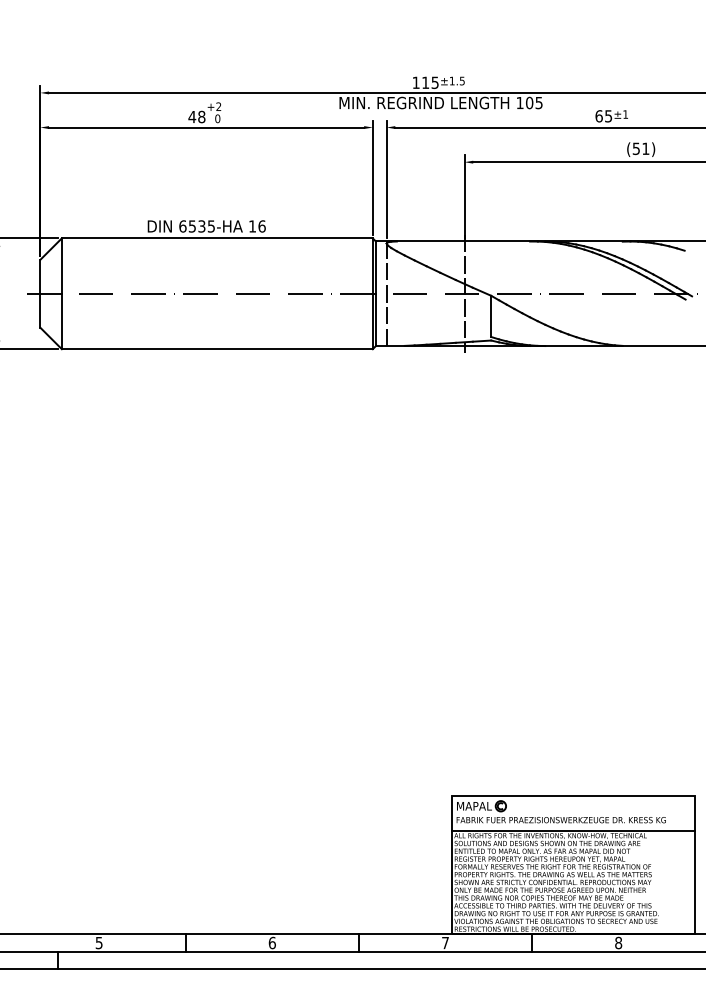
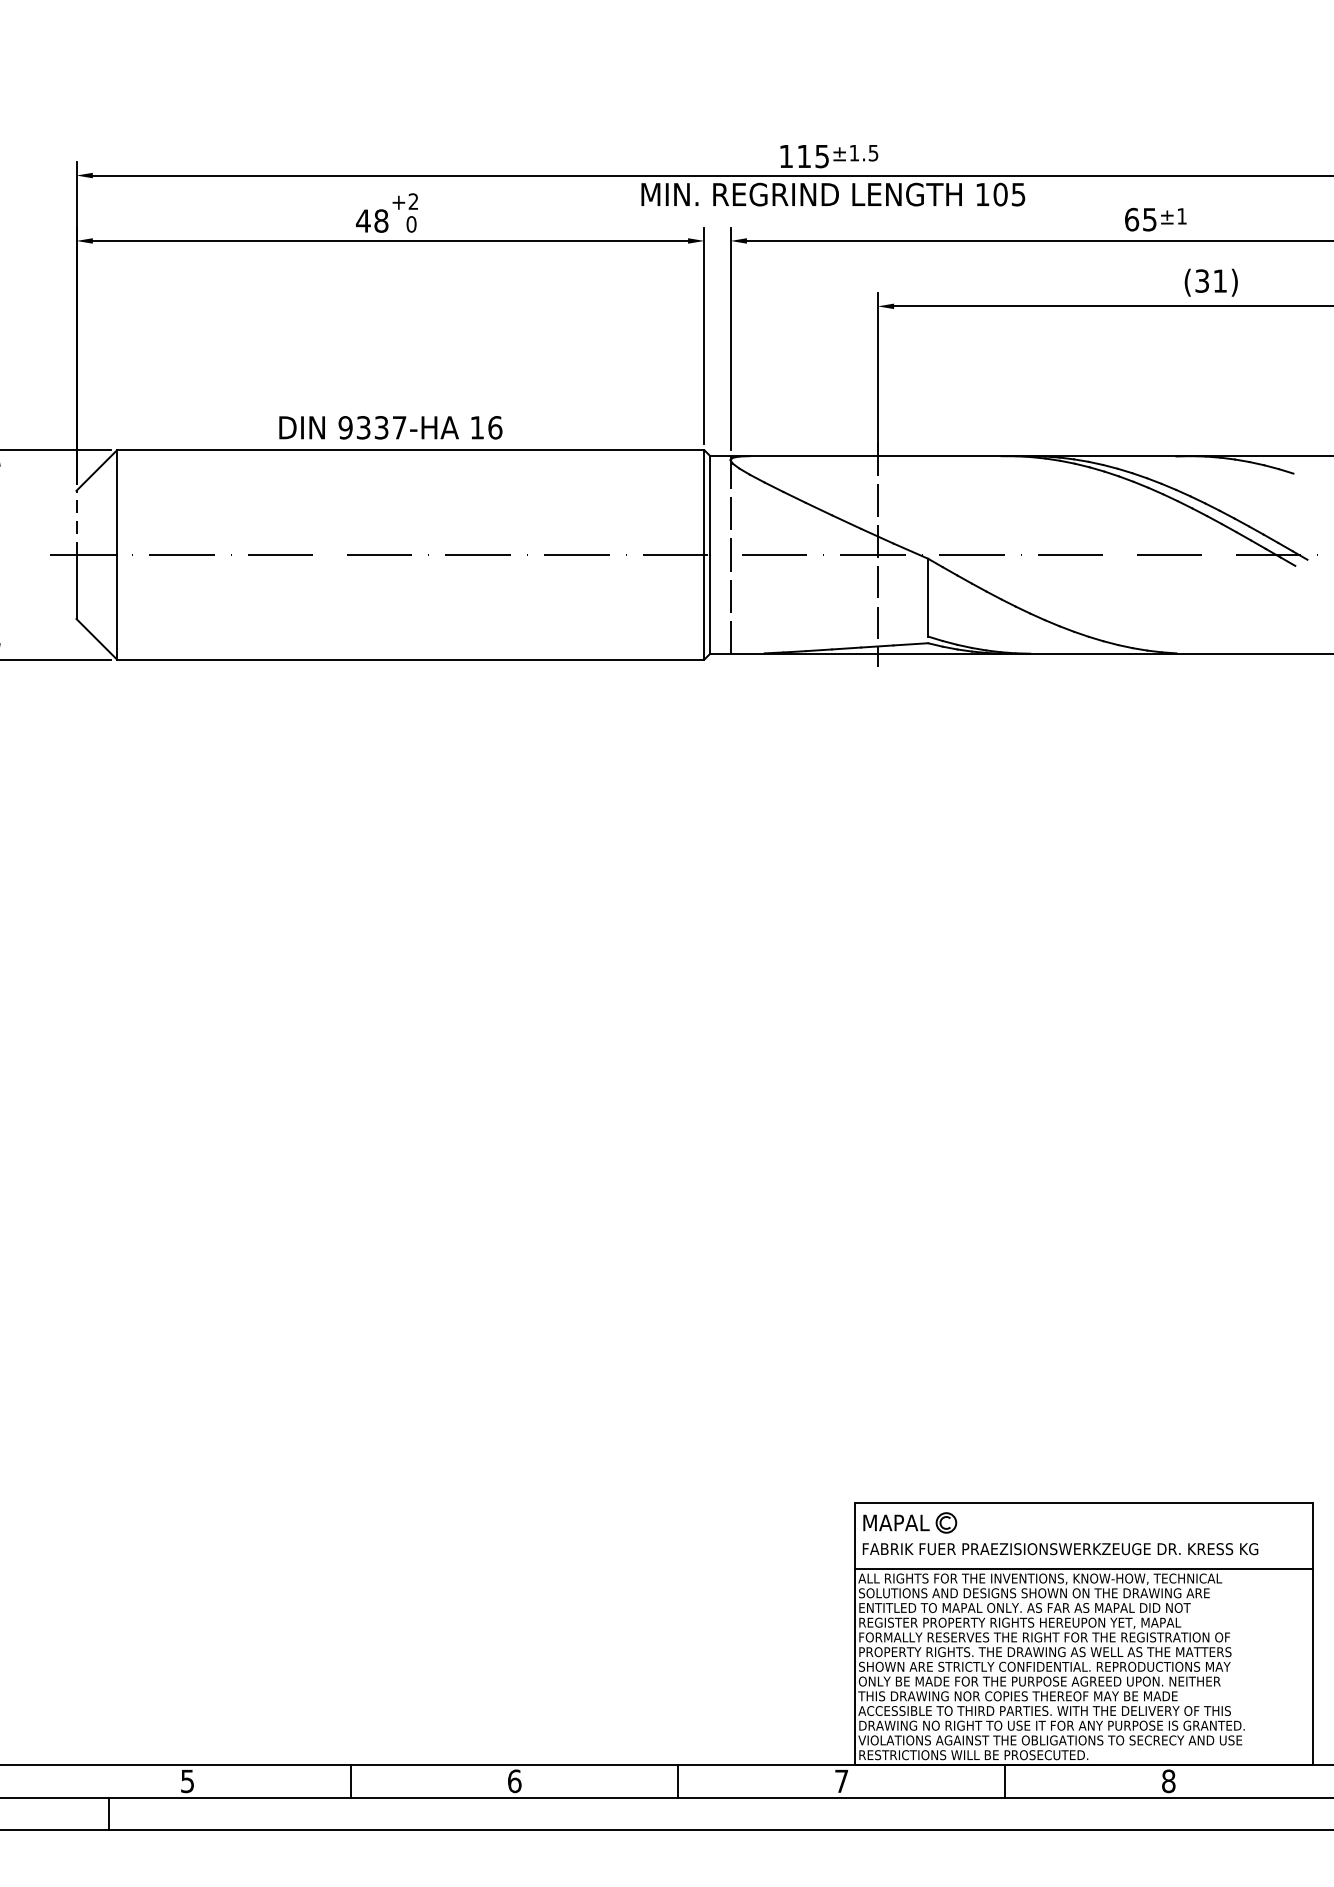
text: (636, 148) -> (1202, 280), (51) -> (31)
text: (196, 226) -> (371, 427), 6535-HA -> 9337-HA
line: (40, 276) -> (76, 522), solid -> dashed

